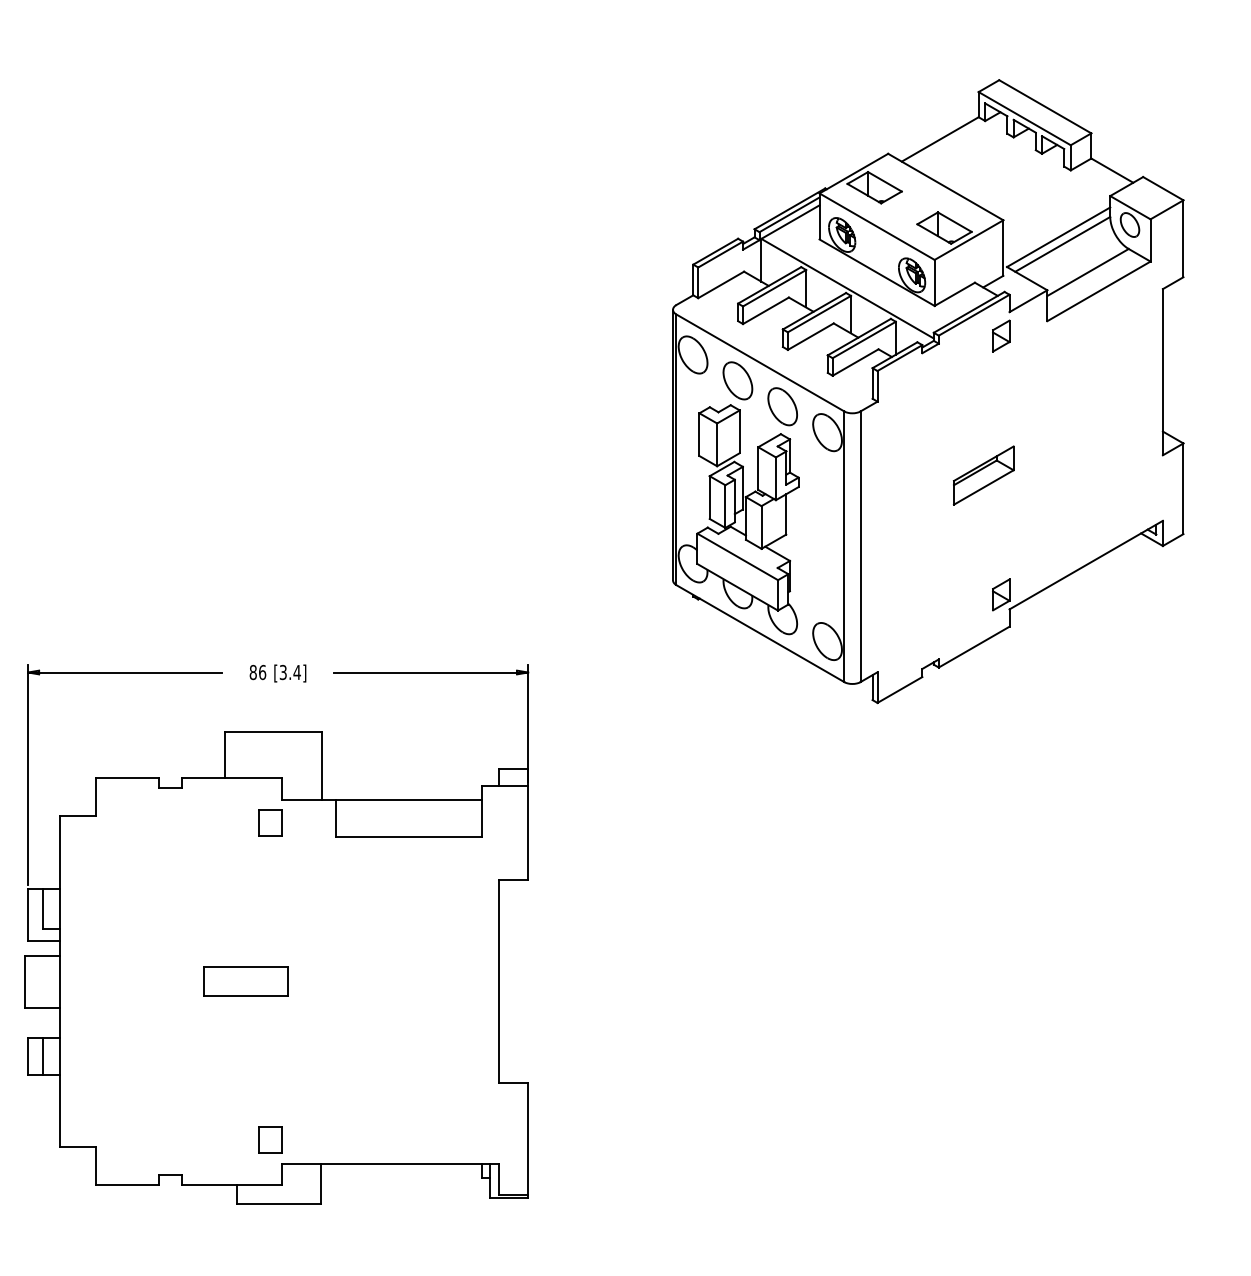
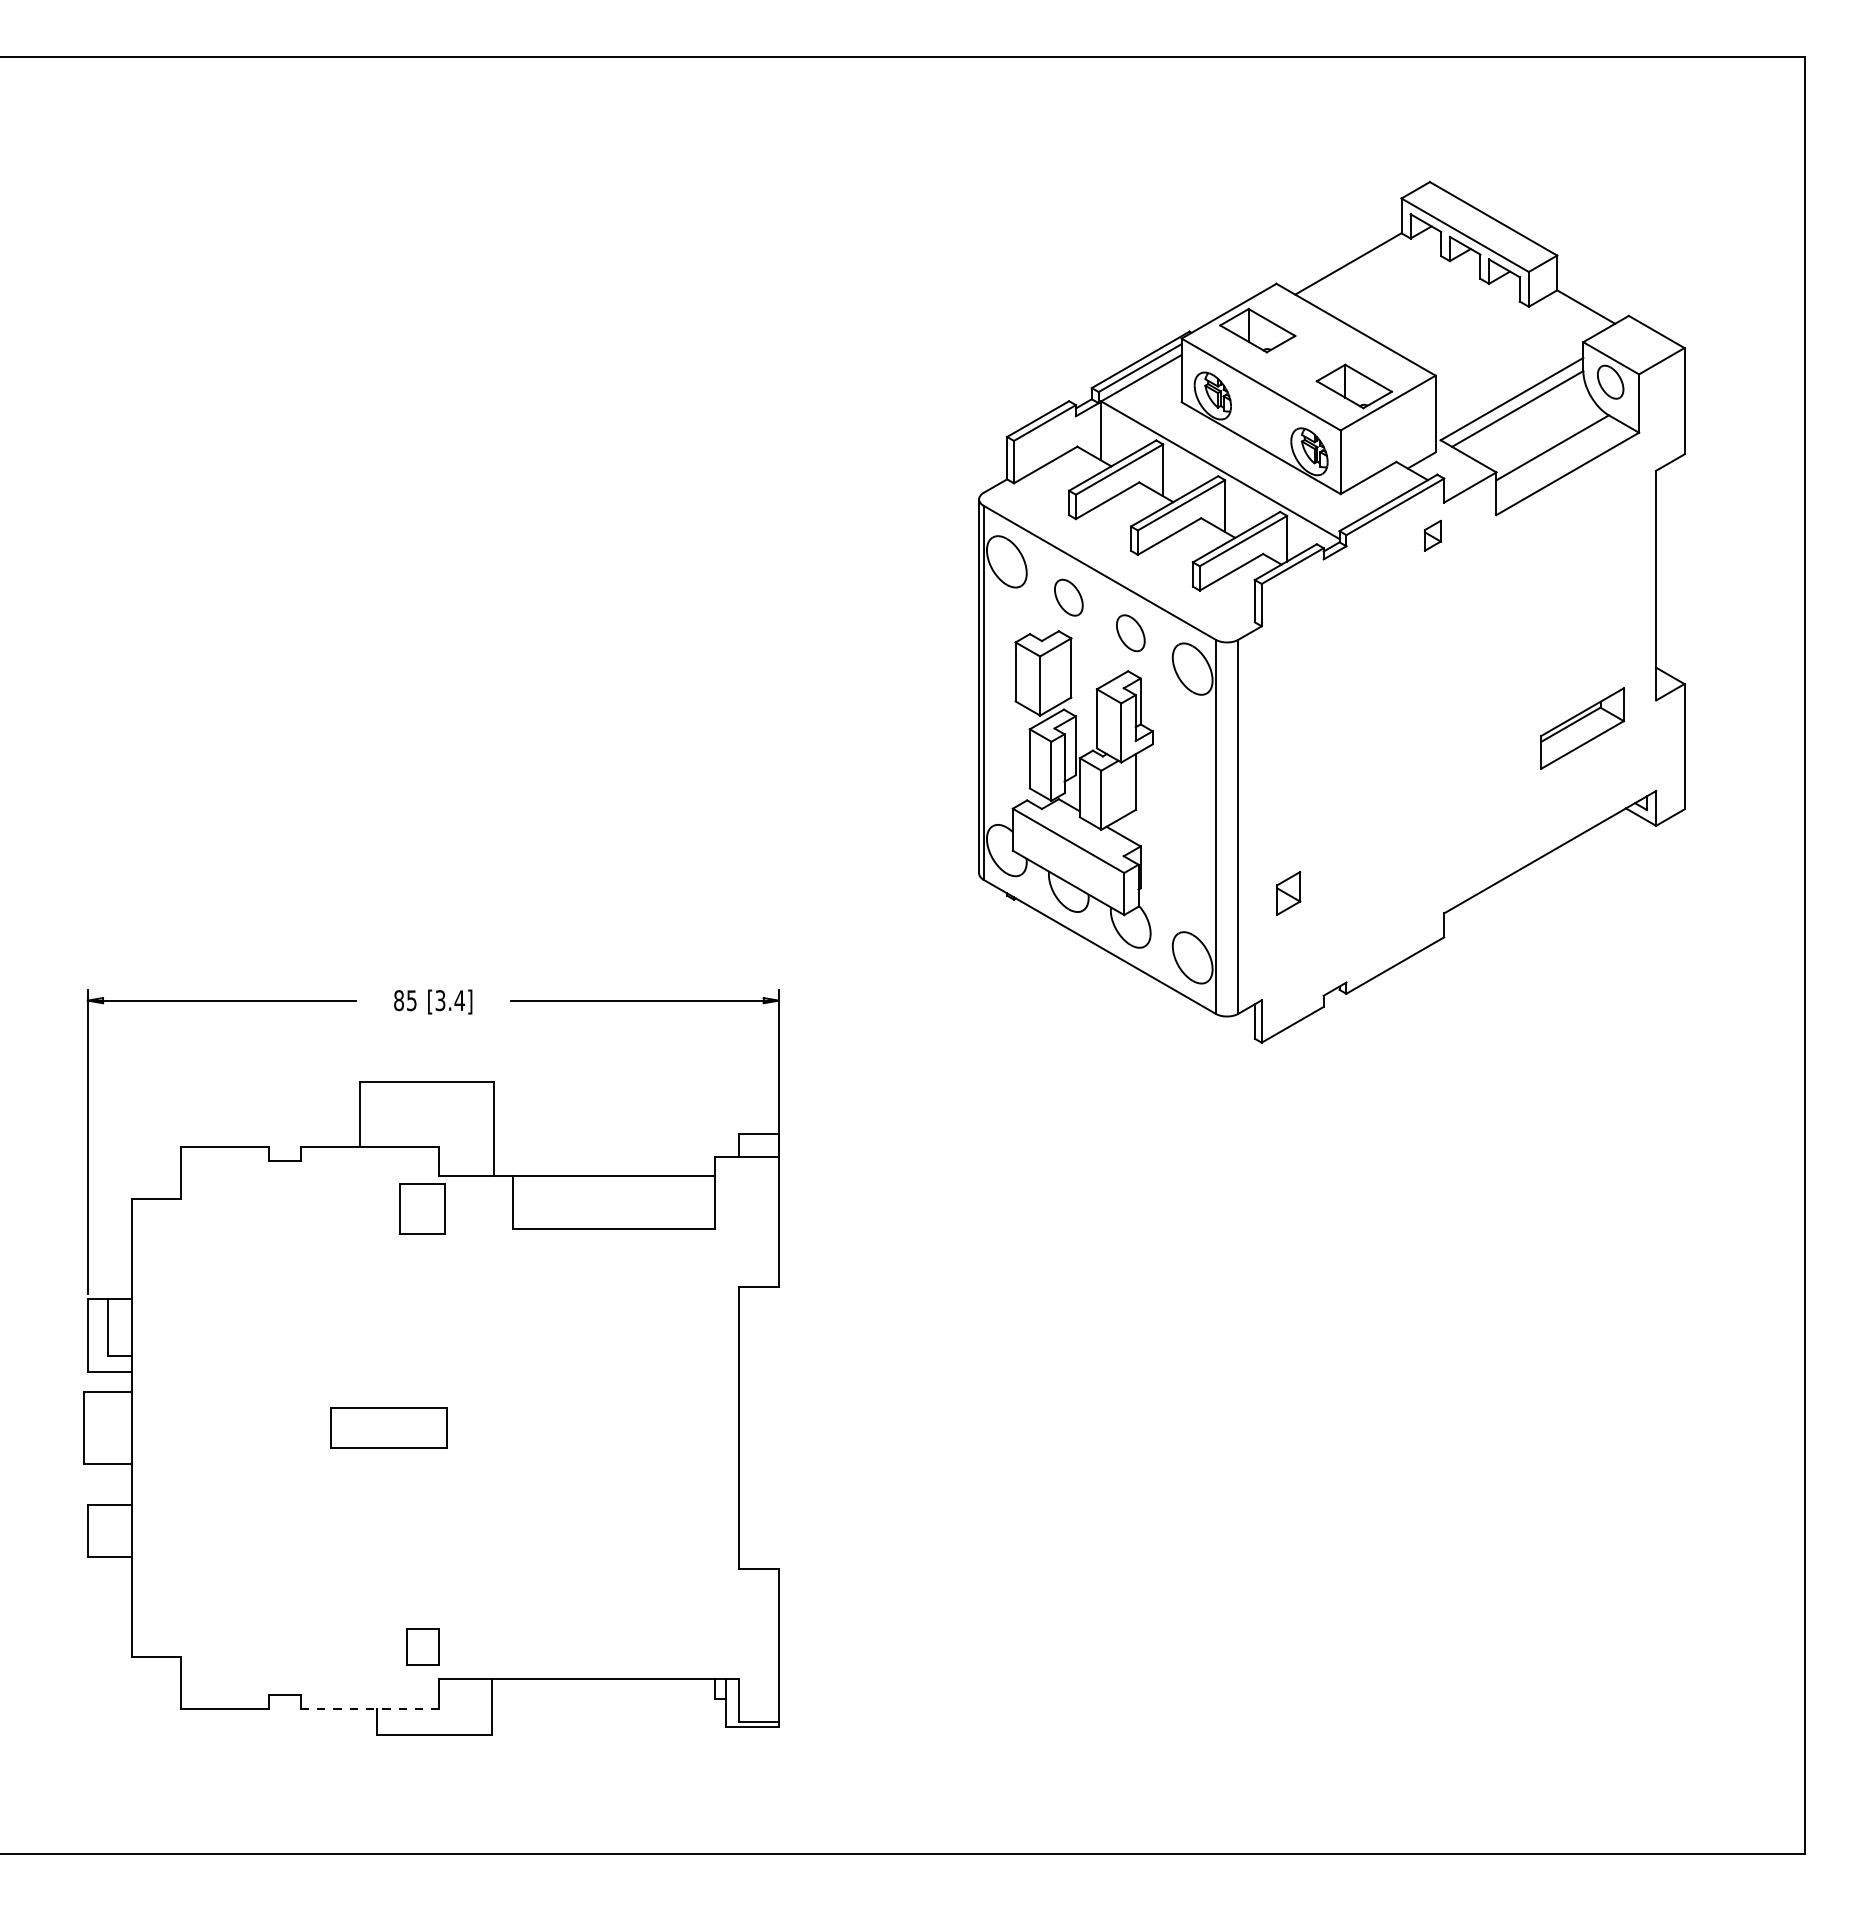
part: (1001, 335) -> (1432, 535), size x0.7
part: (737, 380) -> (1068, 597), size x0.7
part: (782, 406) -> (1130, 632), size x0.7
part: (983, 475) -> (1582, 728), moved
part: (1001, 594) -> (1288, 893), moved
text: (262, 672) -> (411, 1000), 86 -> 85
part: (270, 822) -> (422, 1208), size x1.4
line: (43, 1055) -> (108, 1530), removed
line: (232, 1184) -> (370, 1708), solid -> dashed

